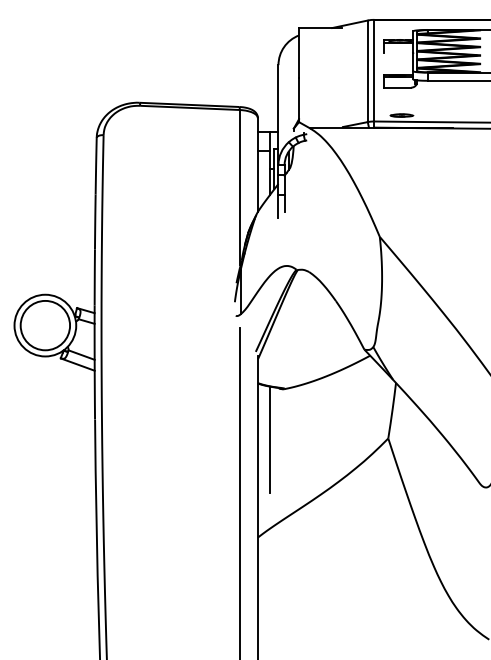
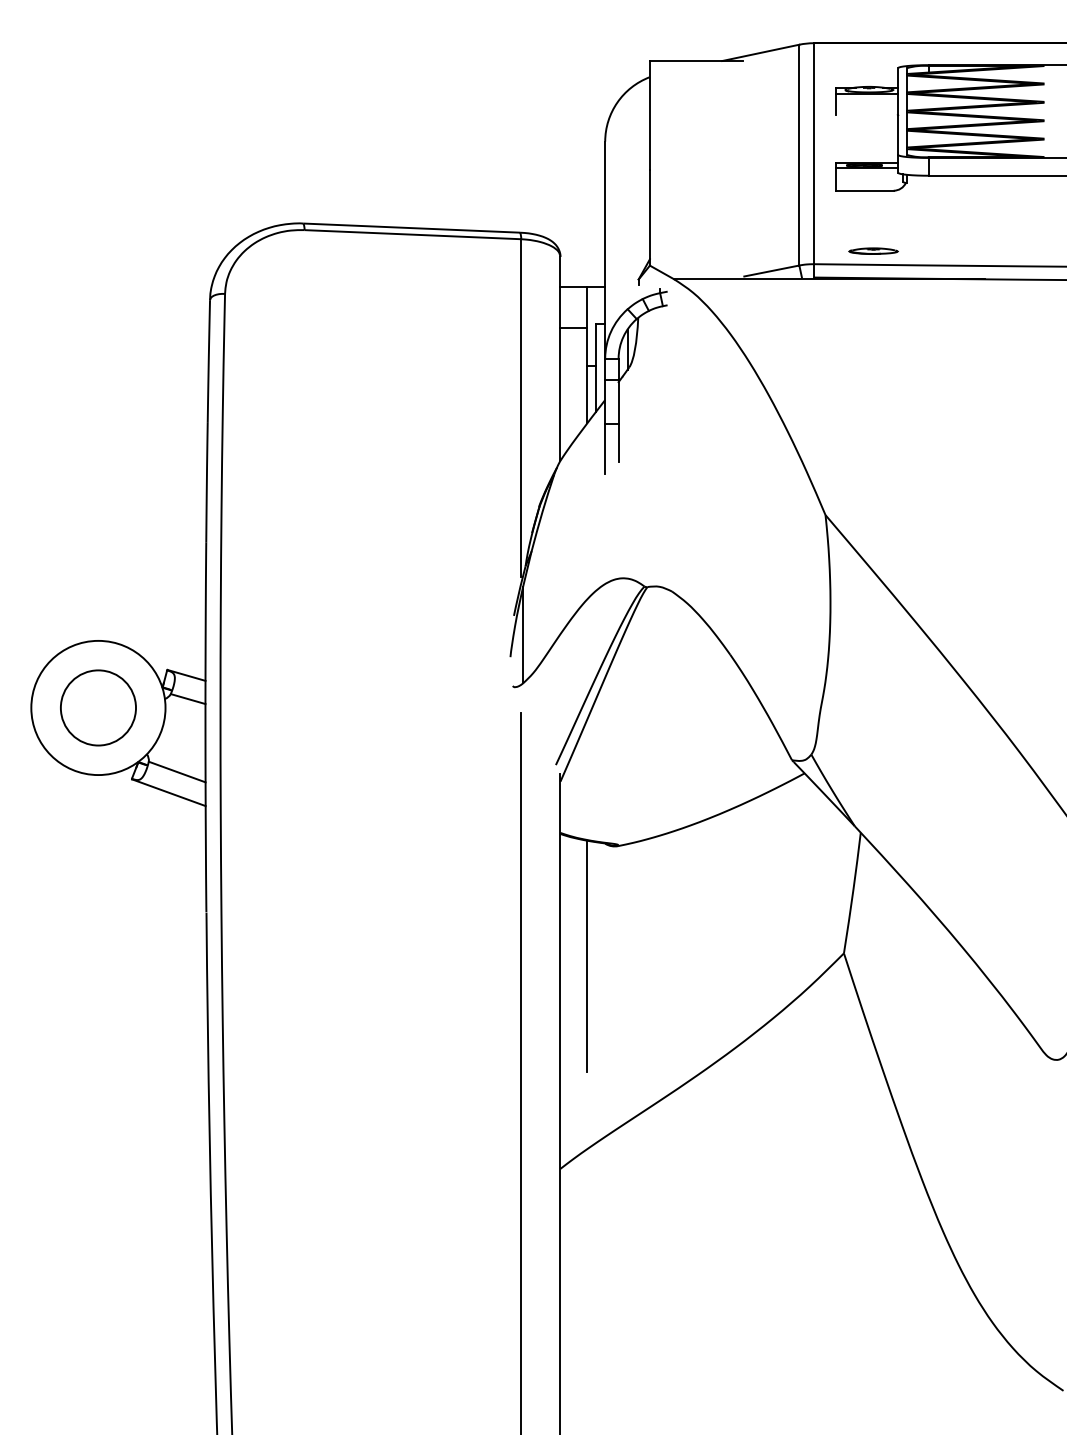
circle: (45, 325) -> (98, 707), size x0.7

